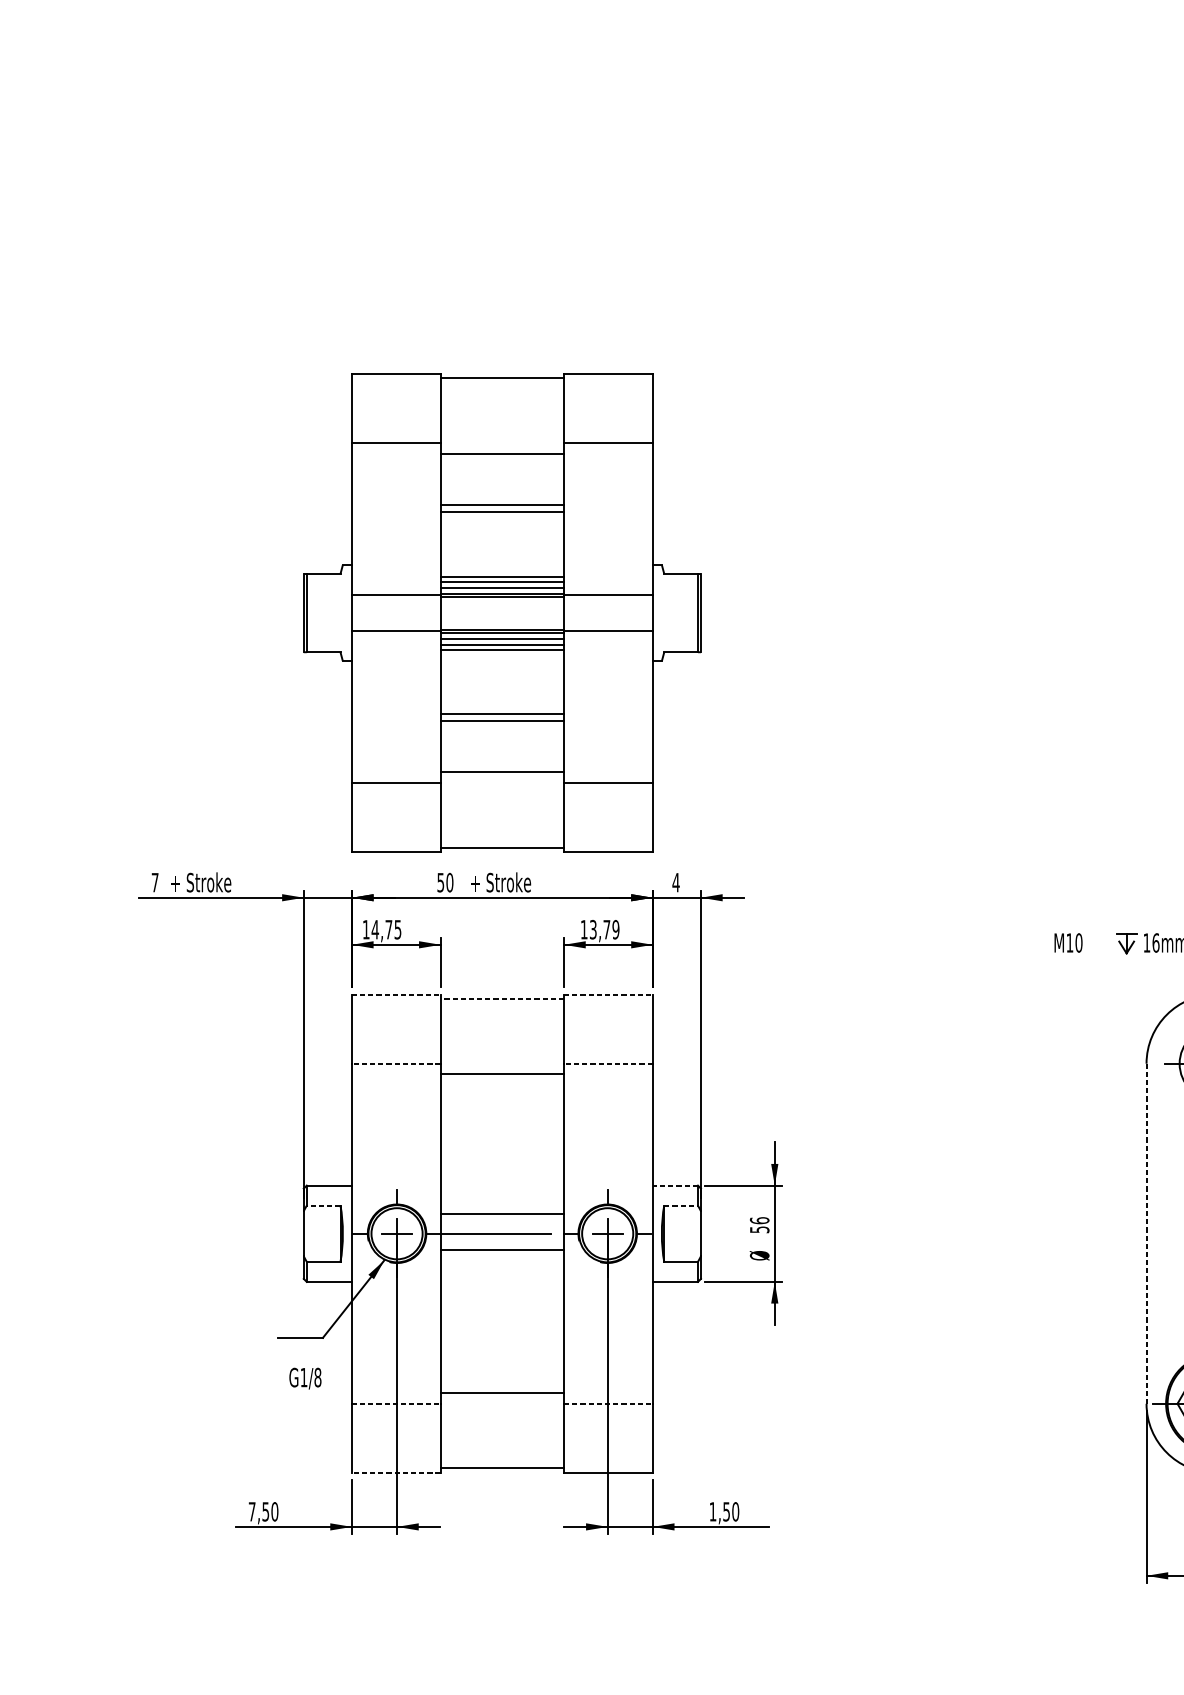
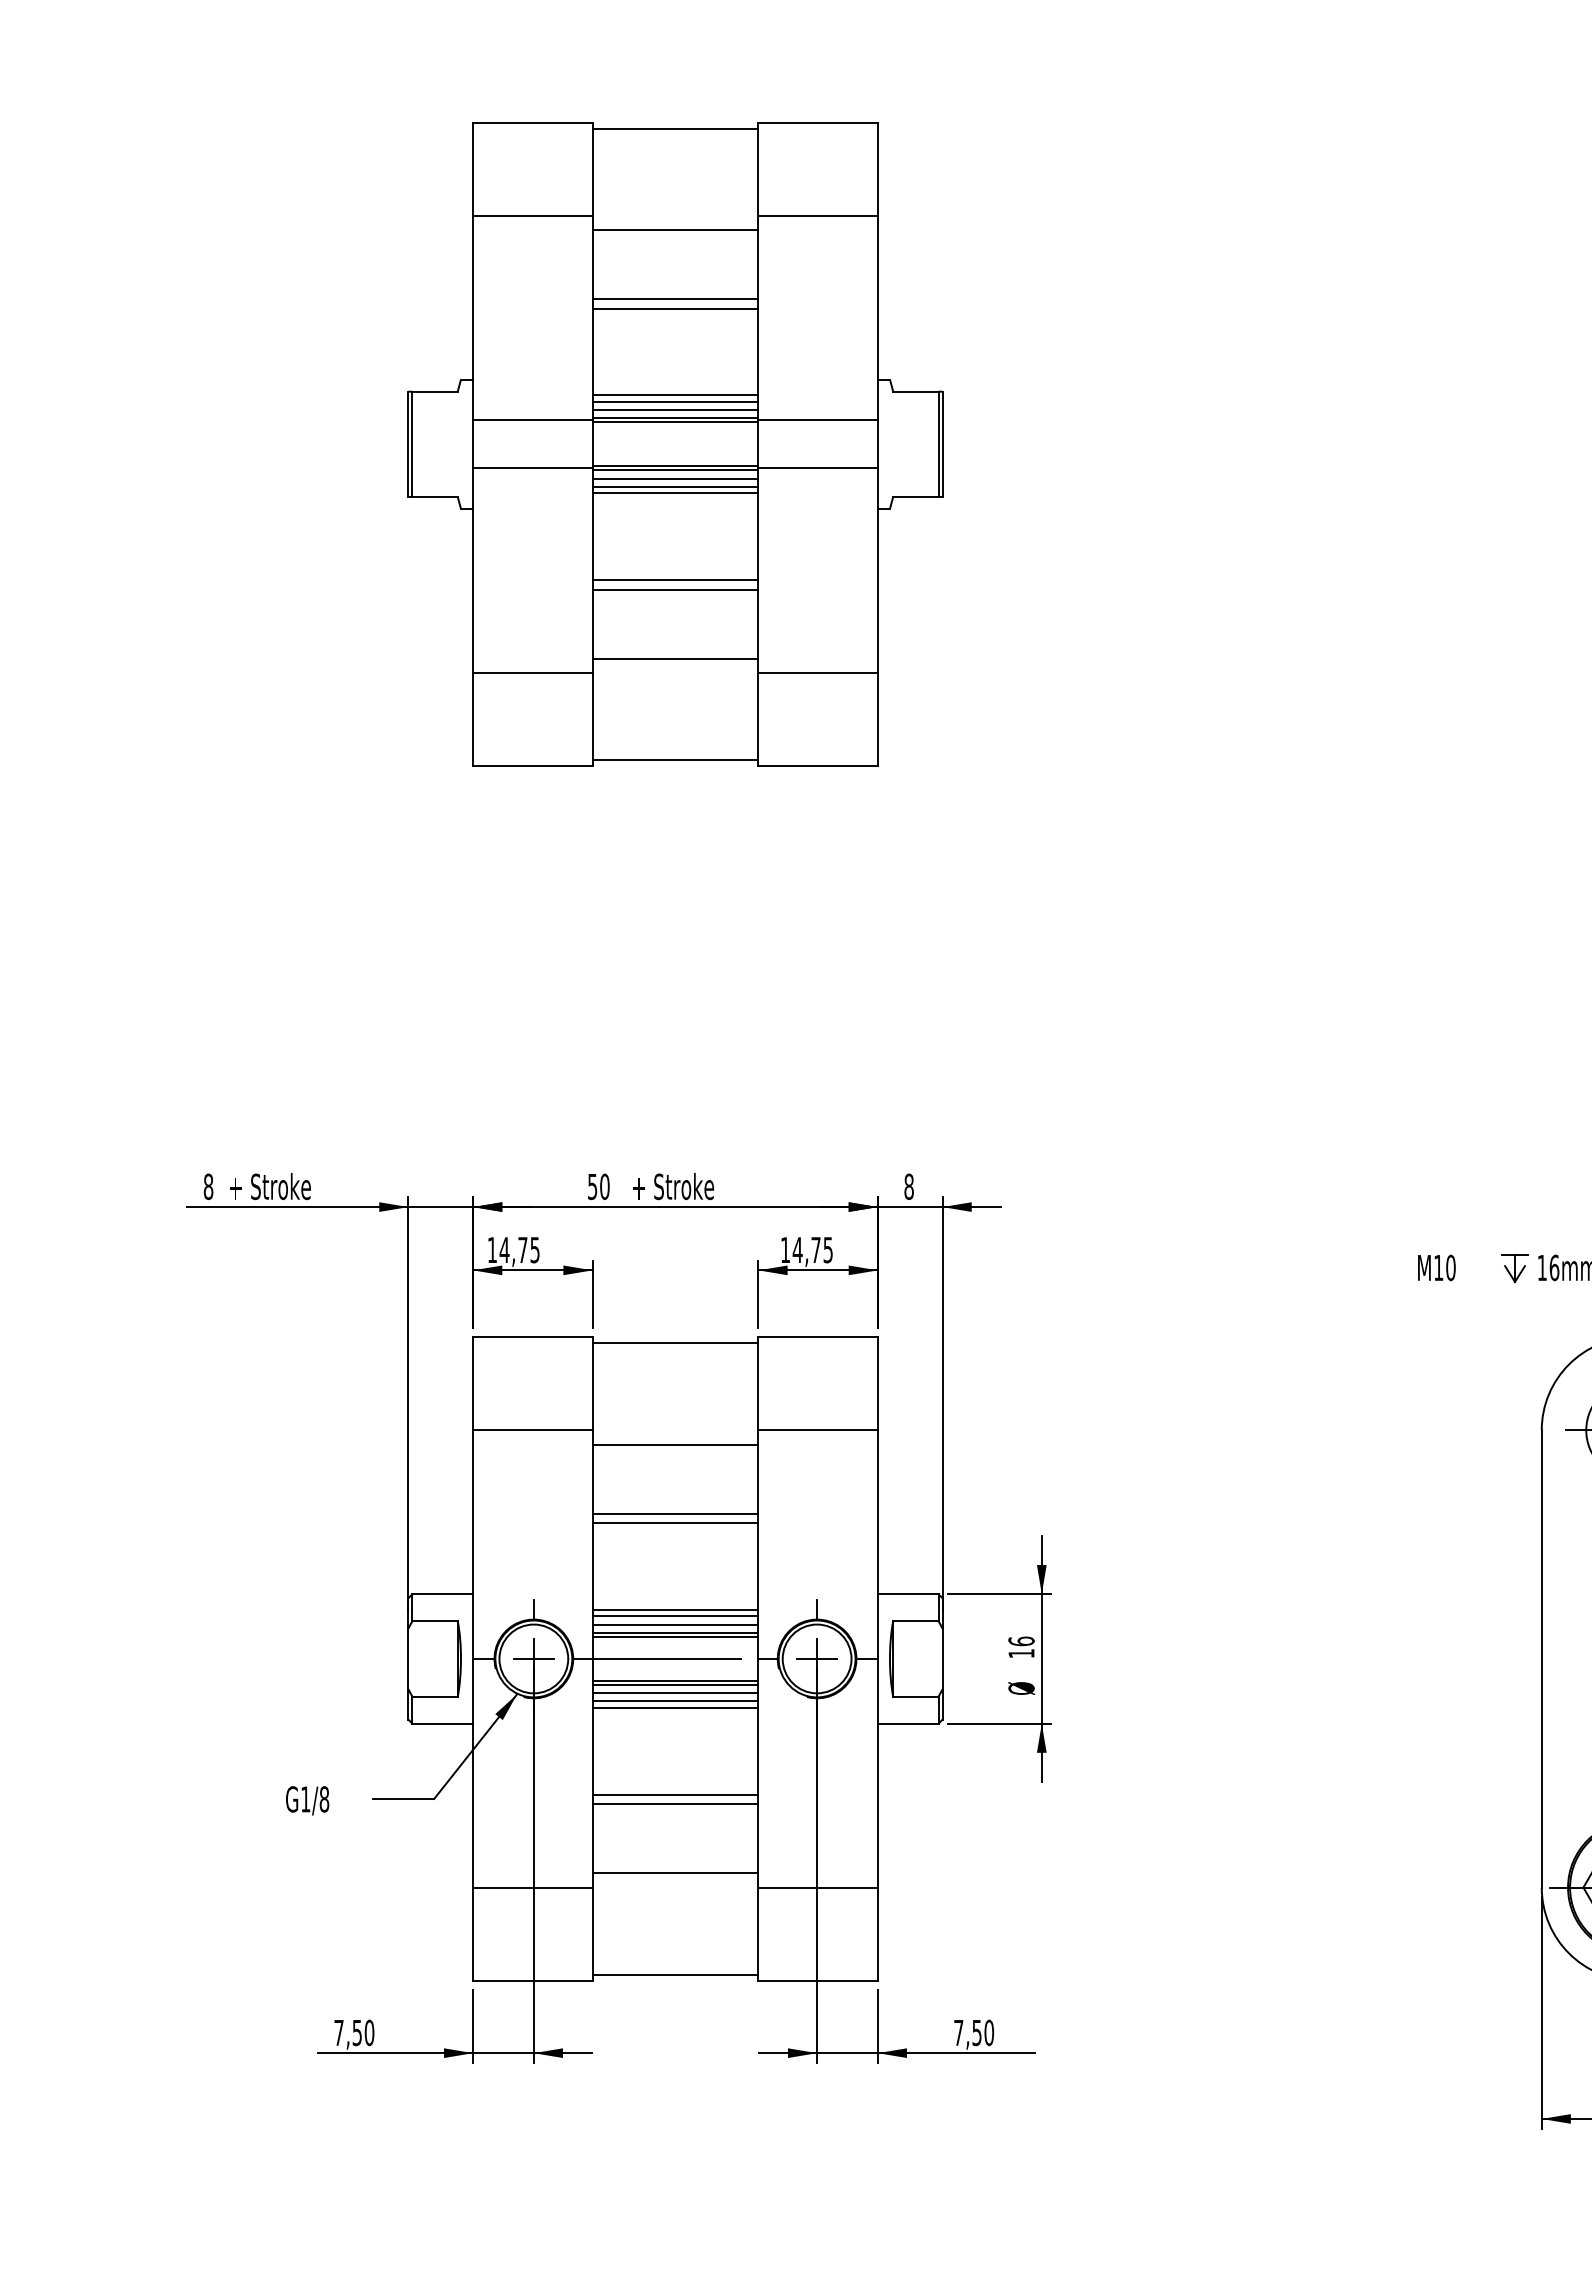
part: (502, 613) -> (675, 444), moved
text: (155, 882) -> (208, 1186), 7 -> 8
text: (676, 882) -> (909, 1186), 4 -> 8
text: (604, 929) -> (812, 1249), 13,79 -> 14,75
line: (396, 994) -> (532, 1337), dashed -> solid
line: (608, 994) -> (818, 1337), dashed -> solid
line: (502, 999) -> (675, 1343), dashed -> solid
line: (396, 1063) -> (532, 1430), dashed -> solid
line: (608, 1063) -> (818, 1430), dashed -> solid
line: (502, 1125) -> (675, 1513), added
line: (502, 1133) -> (675, 1523), added
line: (674, 1185) -> (907, 1594), dashed -> solid
line: (502, 1196) -> (675, 1609), added
line: (502, 1202) -> (675, 1616), added
line: (323, 1205) -> (435, 1621), dashed -> solid
line: (680, 1205) -> (915, 1621), dashed -> solid
line: (502, 1208) -> (675, 1624), added
line: (502, 1217) -> (675, 1636), added
text: (759, 1229) -> (1021, 1653), 56 -> 16
line: (1146, 1233) -> (1541, 1658), dashed -> solid
line: (502, 1253) -> (675, 1685), added
line: (502, 1259) -> (675, 1693), added
line: (502, 1265) -> (675, 1701), added
line: (502, 1270) -> (675, 1708), added
line: (502, 1334) -> (675, 1794), added
line: (502, 1341) -> (675, 1804), added
text: (305, 1378) -> (307, 1800), moved
line: (396, 1403) -> (532, 1887), dashed -> solid
line: (608, 1403) -> (818, 1887), dashed -> solid
line: (396, 1472) -> (532, 1980), dashed -> solid
text: (712, 1511) -> (958, 2032), 1,50 -> 7,50

